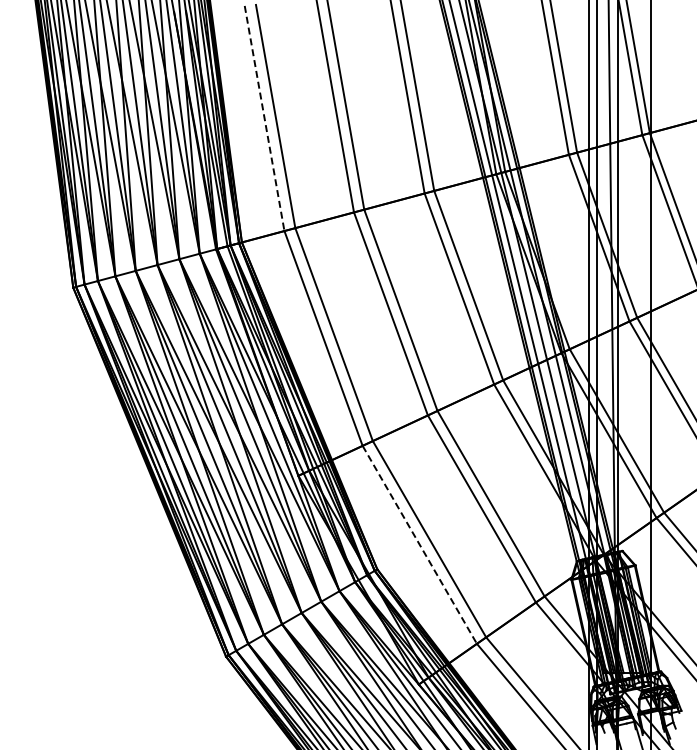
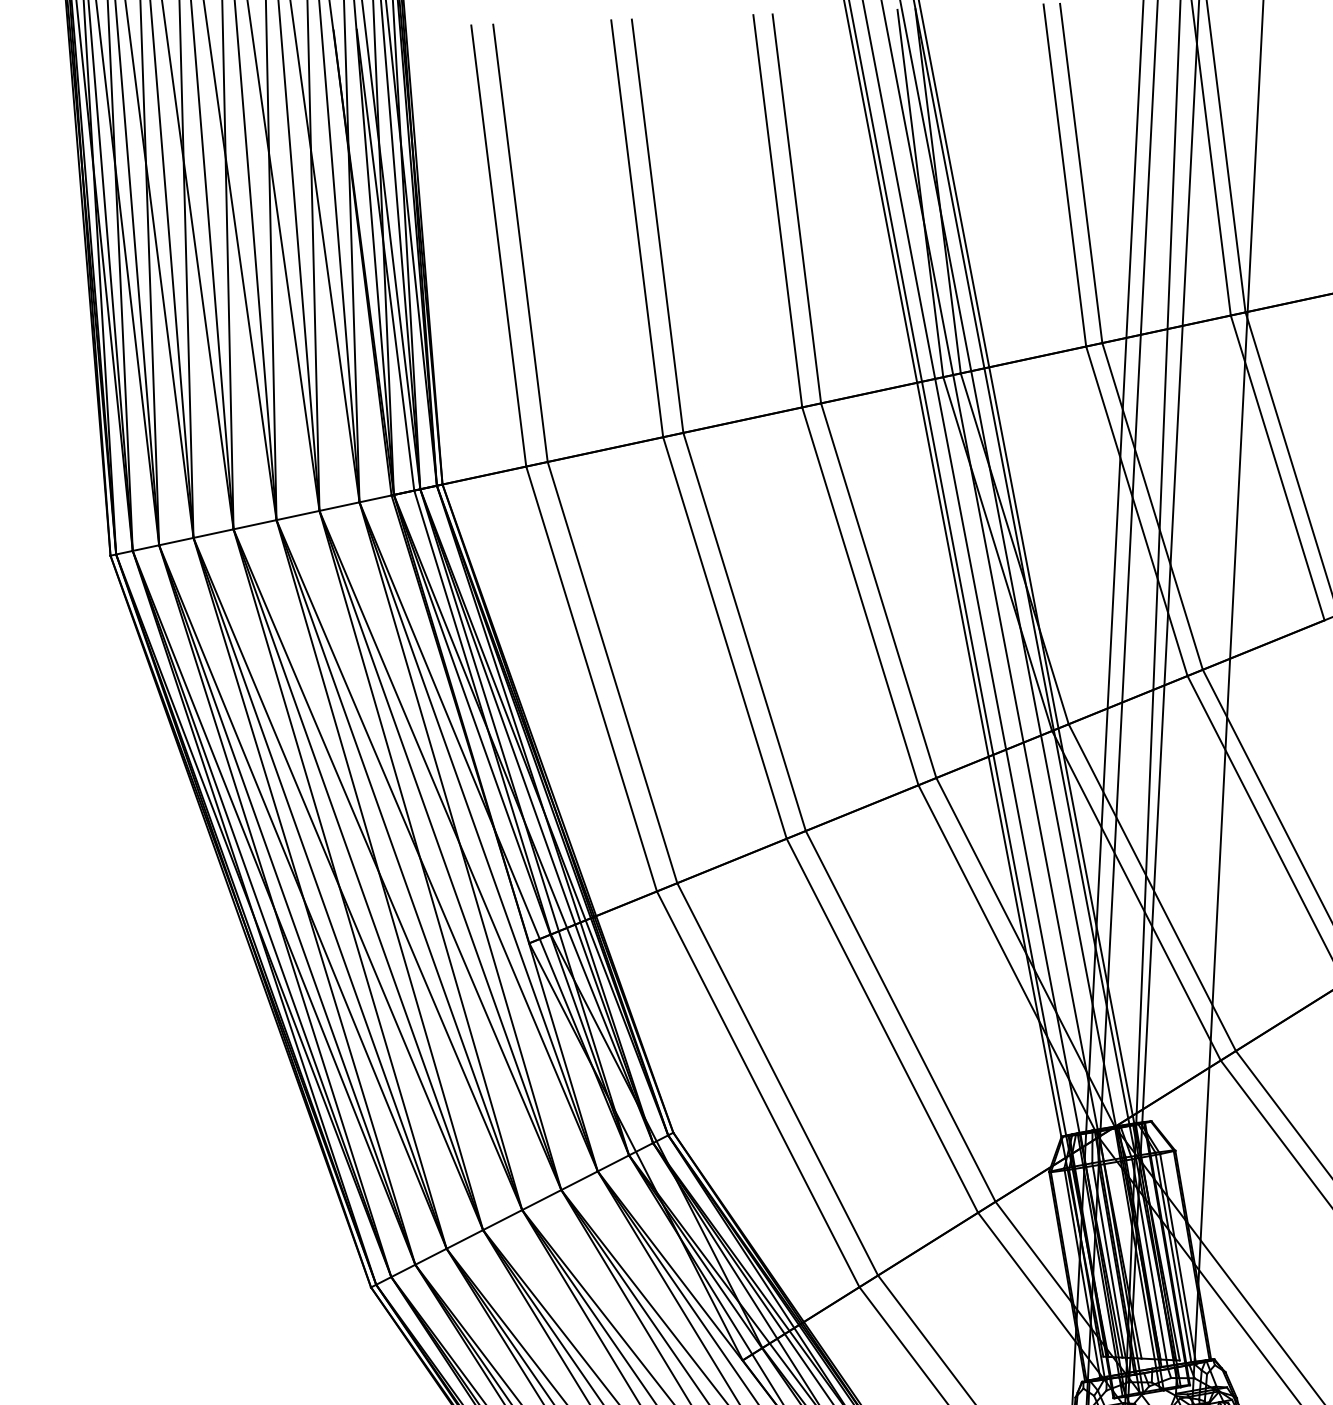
line: (264, 119) -> (498, 247), dashed -> solid
line: (420, 545) -> (759, 1090), dashed -> solid

